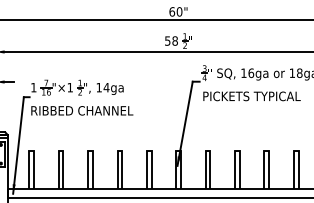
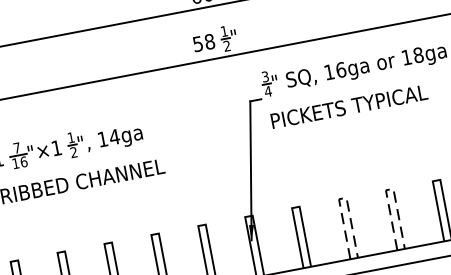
line: (237, 151) -> (342, 199), solid -> dashed
line: (267, 151) -> (390, 189), solid -> dashed

